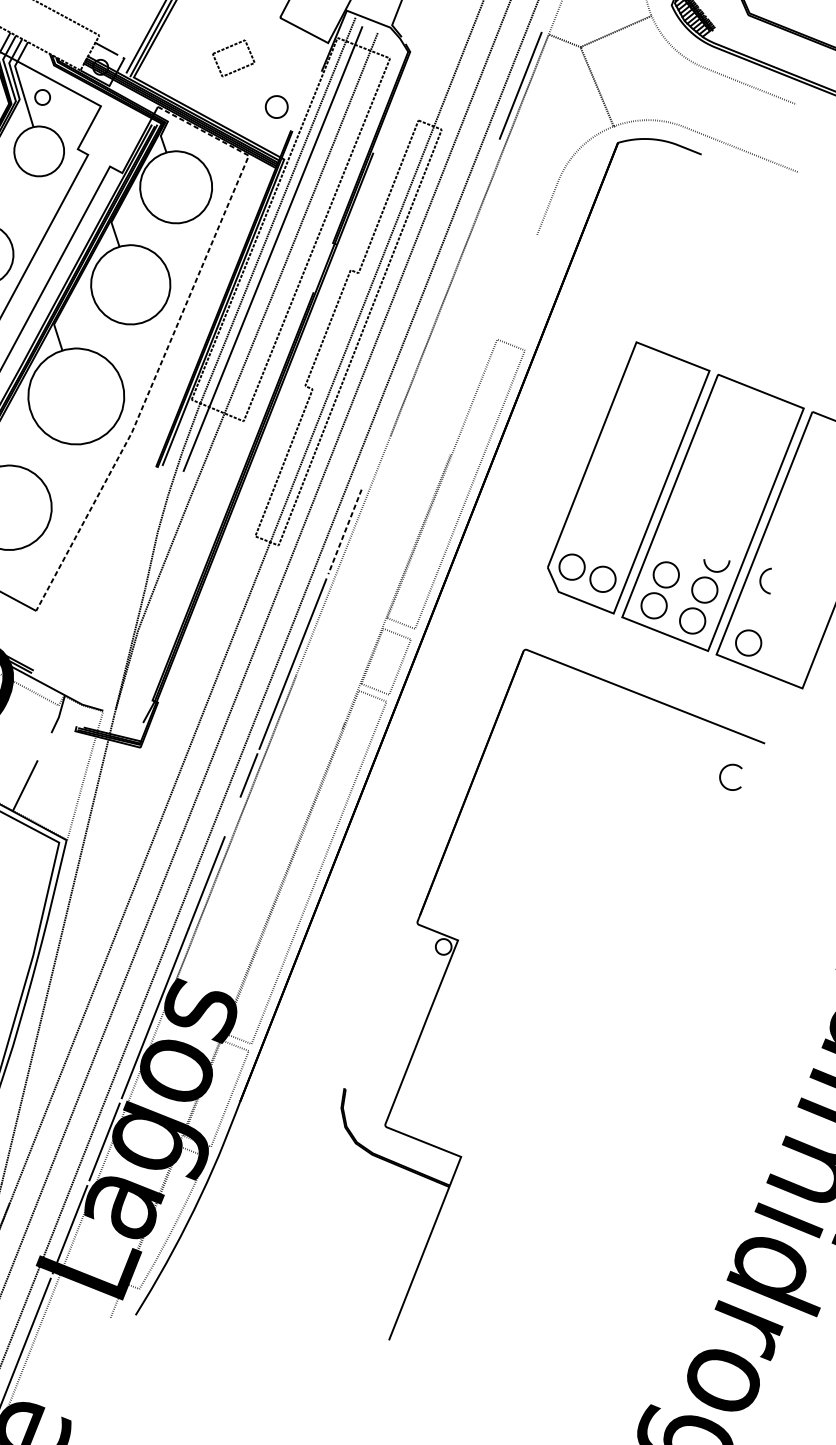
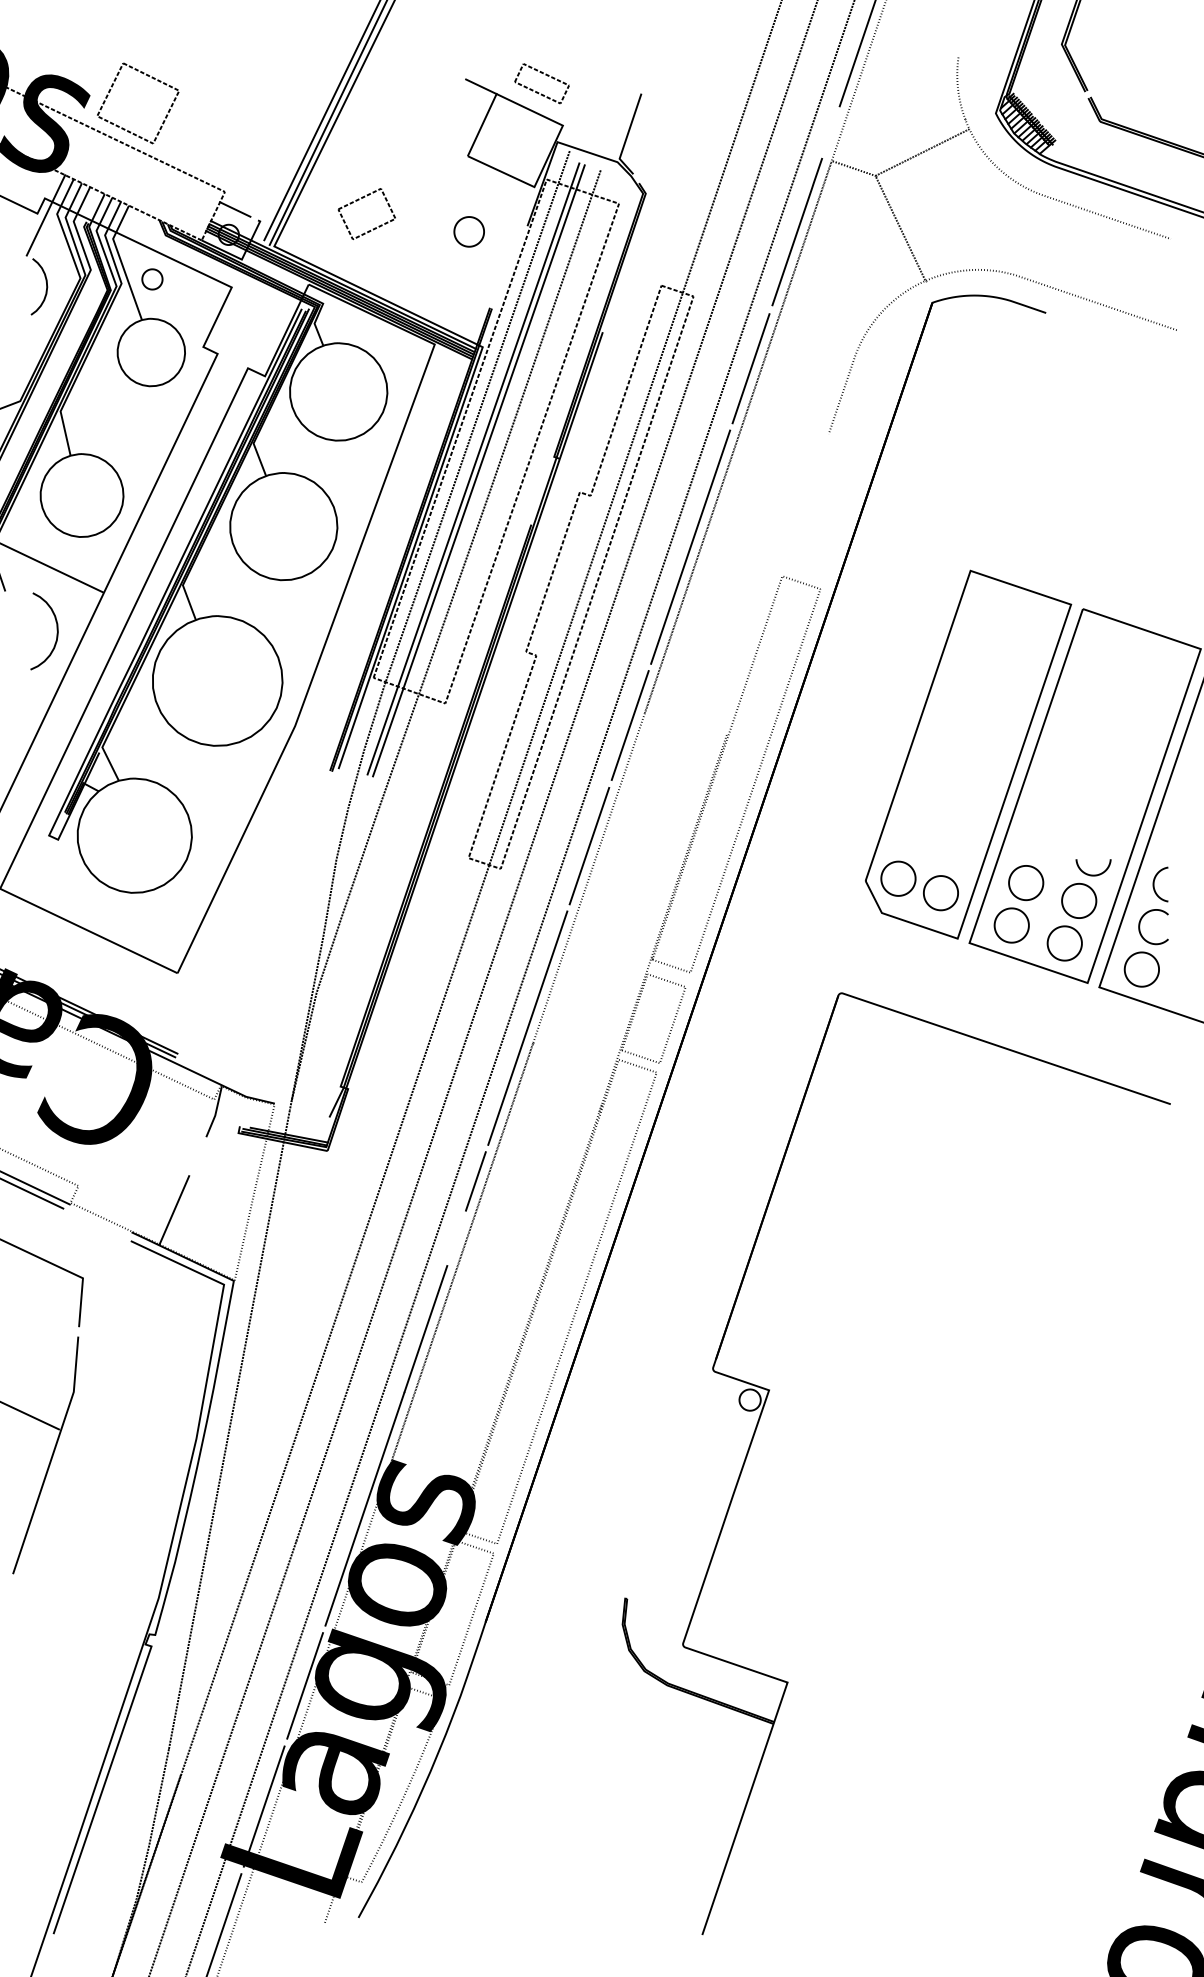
part: (228, 48) -> (359, 200), moved
part: (276, 106) -> (468, 231), moved
line: (481, 184) -> (750, 368), added
line: (276, 250) -> (478, 470), added
line: (430, 314) -> (690, 546), added
line: (170, 340) -> (341, 598), dashed -> solid
line: (378, 444) -> (629, 725), added
line: (345, 532) -> (589, 846), dashed -> solid
curve: (721, 777) -> (1140, 927), moved

